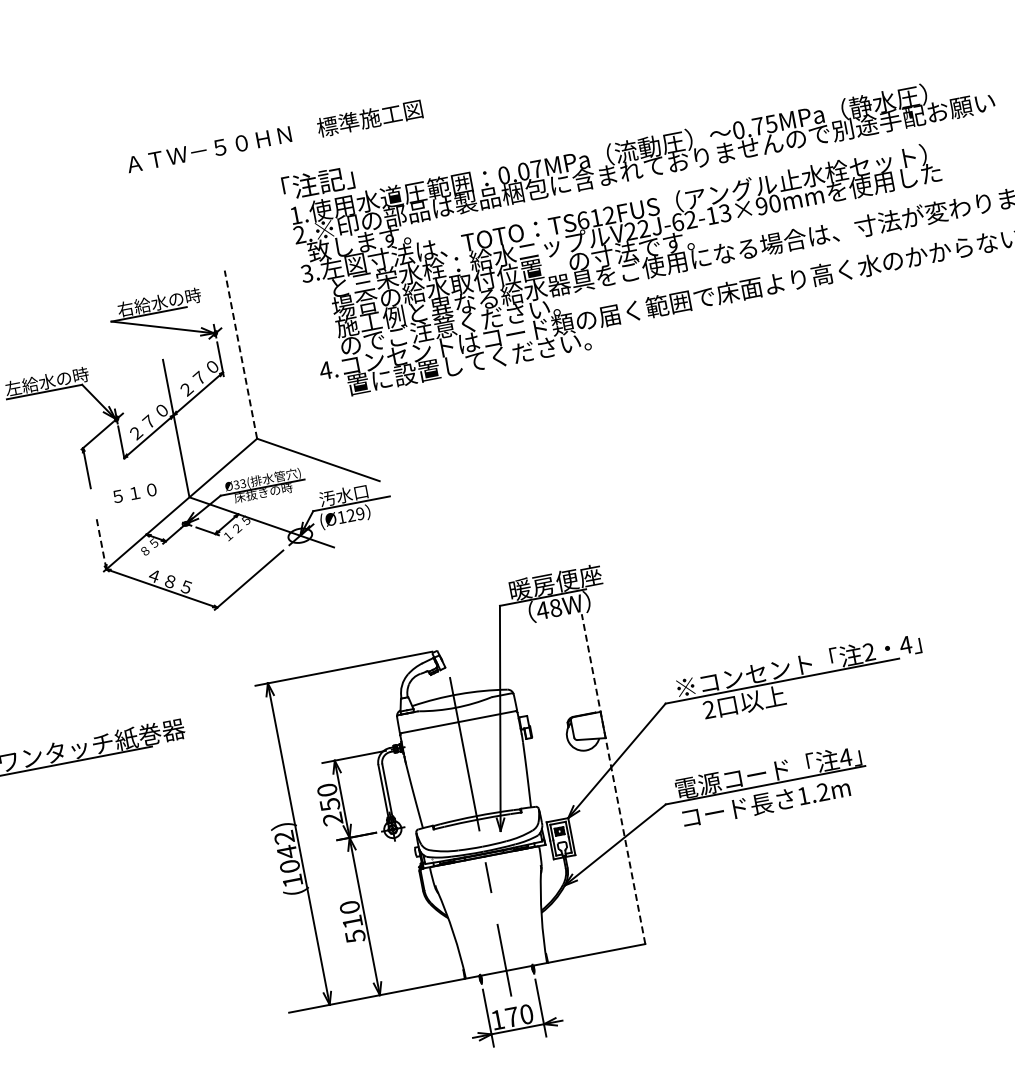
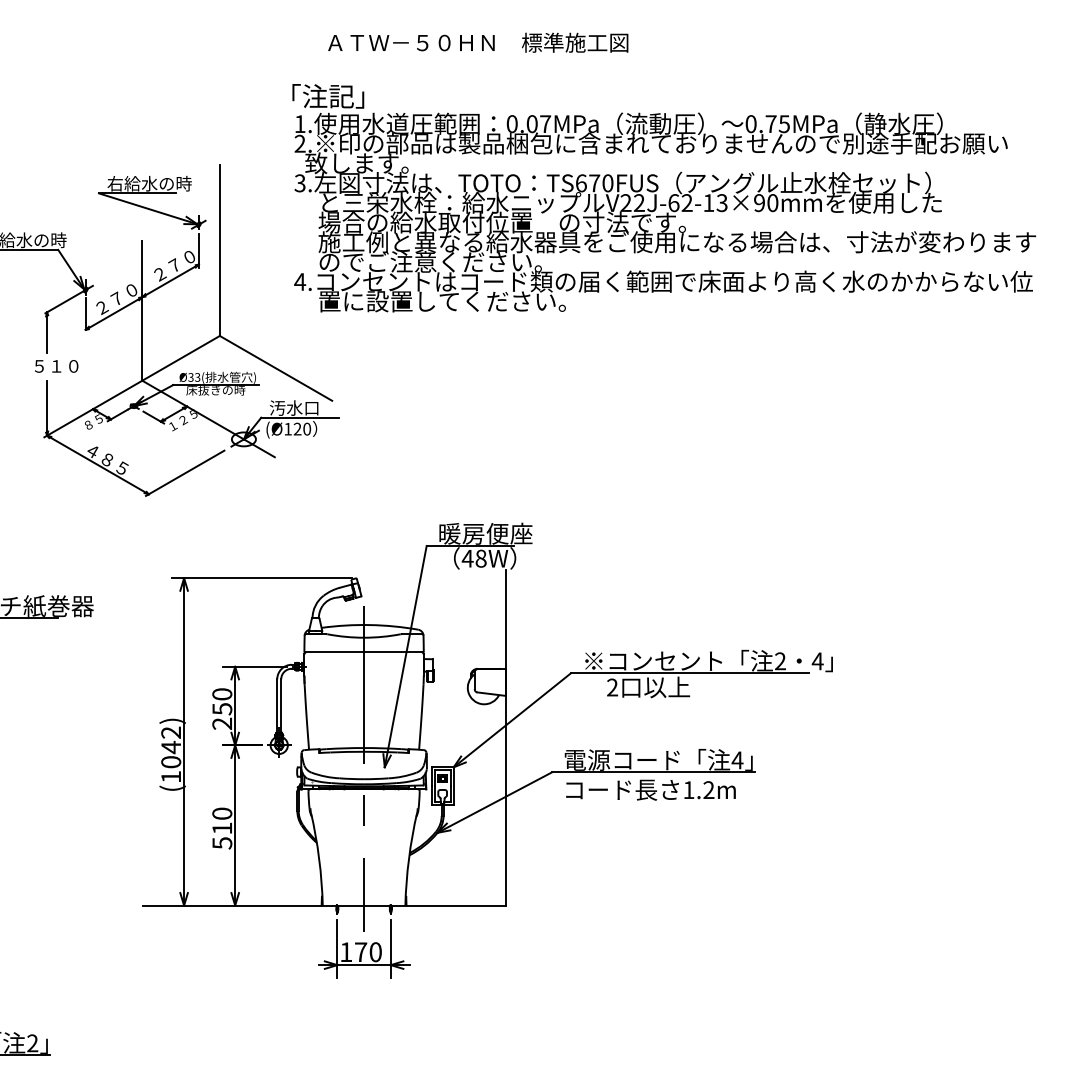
text: (274, 136) -> (478, 42), moved
text: (603, 216) -> (601, 183), TS612FUS -> TS670FUS
line: (240, 354) -> (219, 250), dashed -> solid
text: (134, 493) -> (56, 366), moved
text: (360, 514) -> (307, 429), (Ø129 -> (Ø120
line: (101, 542) -> (47, 408), dashed -> solid
line: (613, 779) -> (505, 737), dashed -> solid

